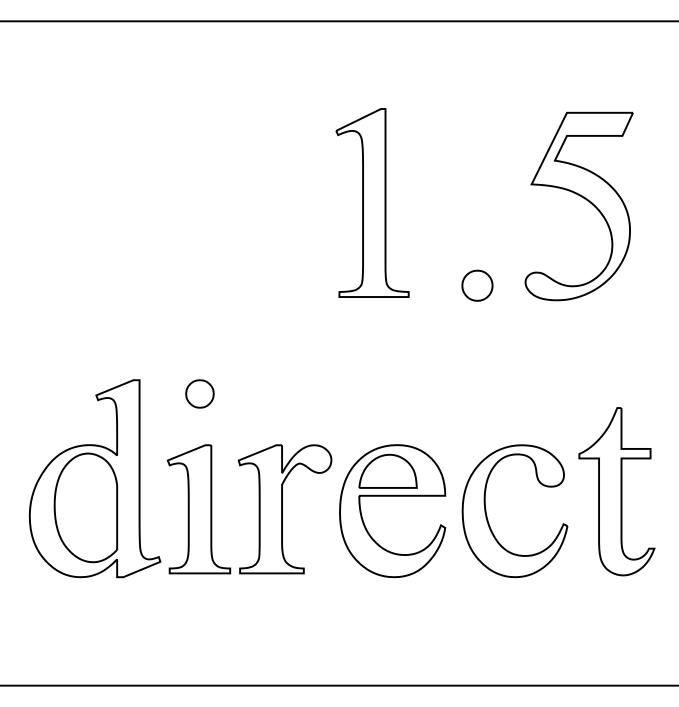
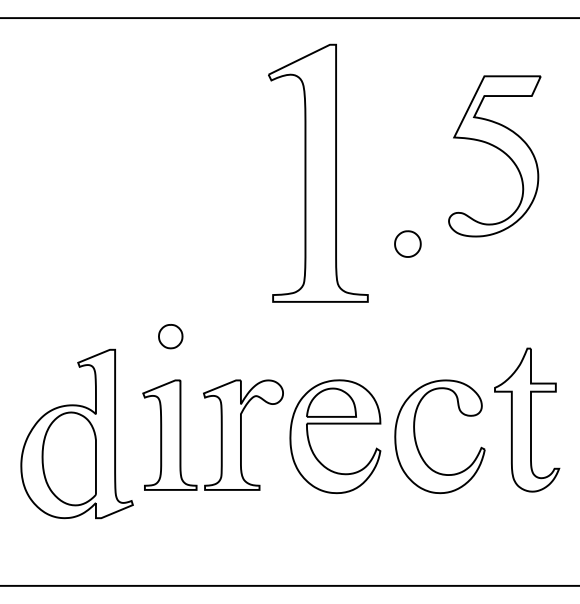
part: (584, 199) -> (499, 150), moved
part: (371, 203) -> (317, 173), size x1.6
part: (94, 478) -> (76, 433), moved

